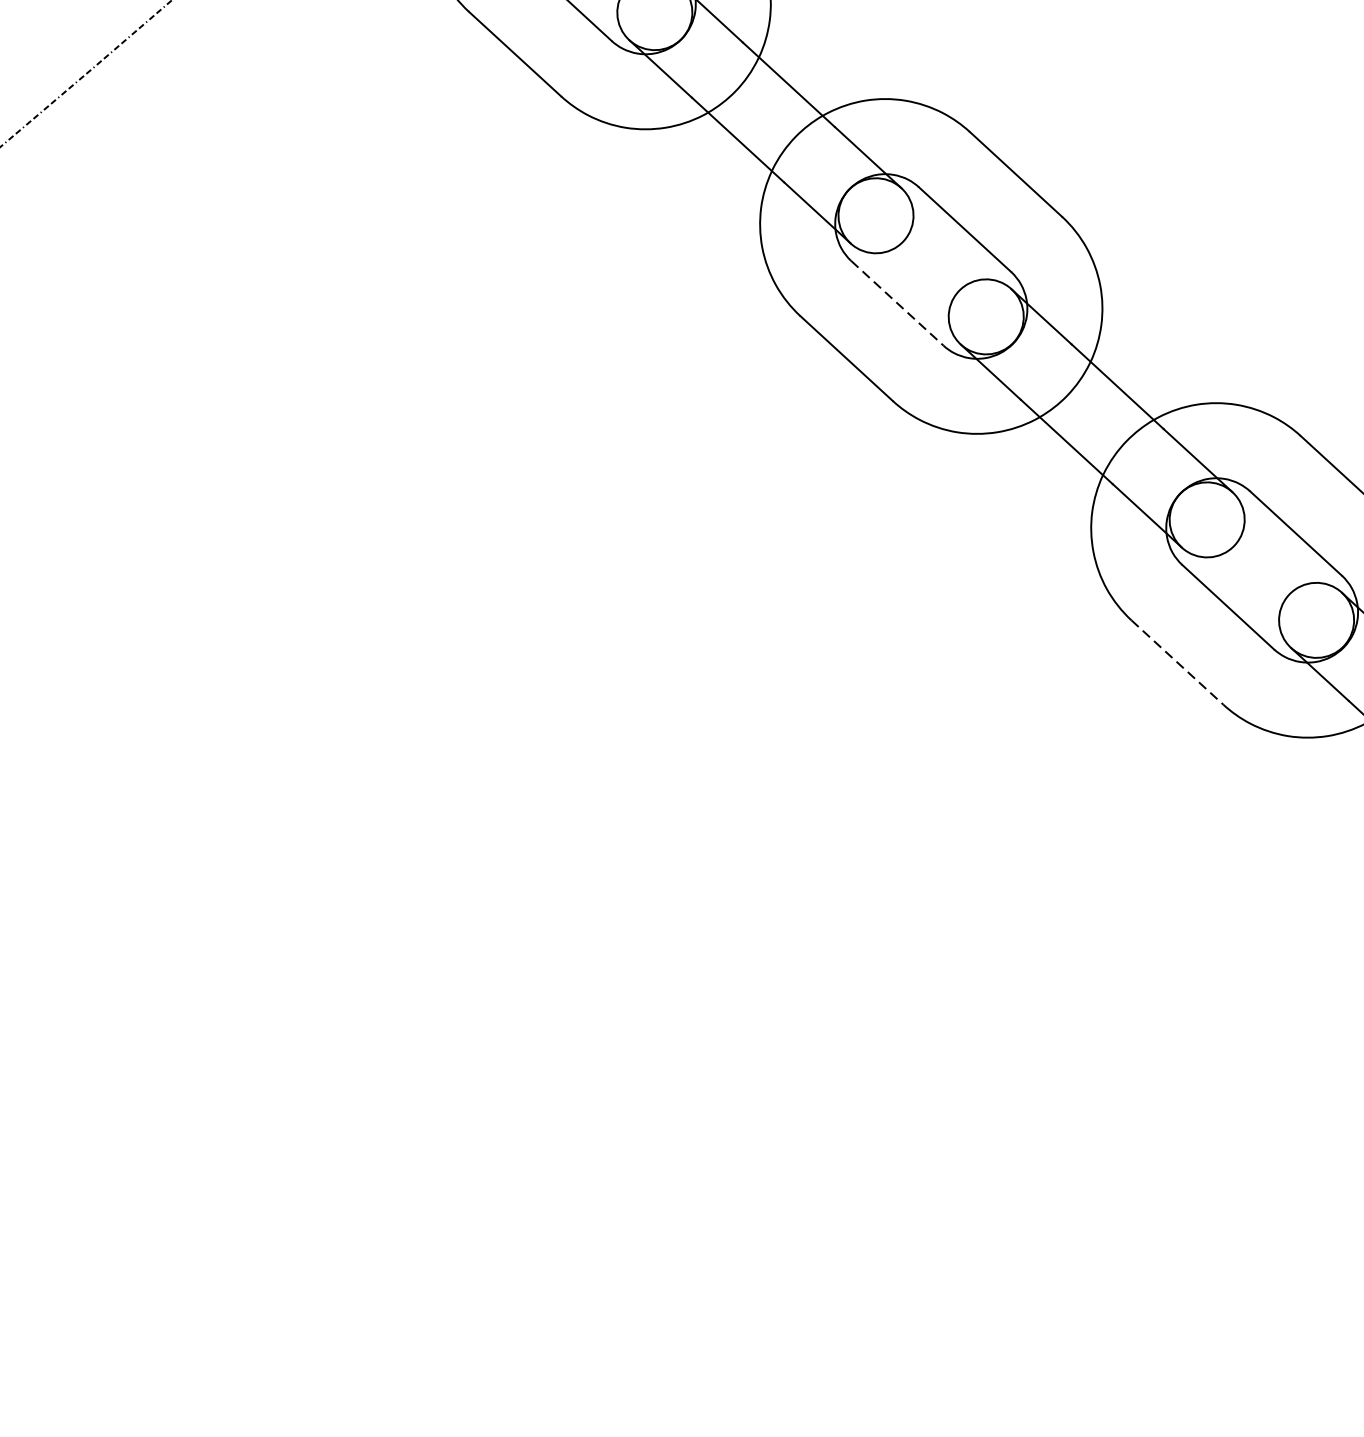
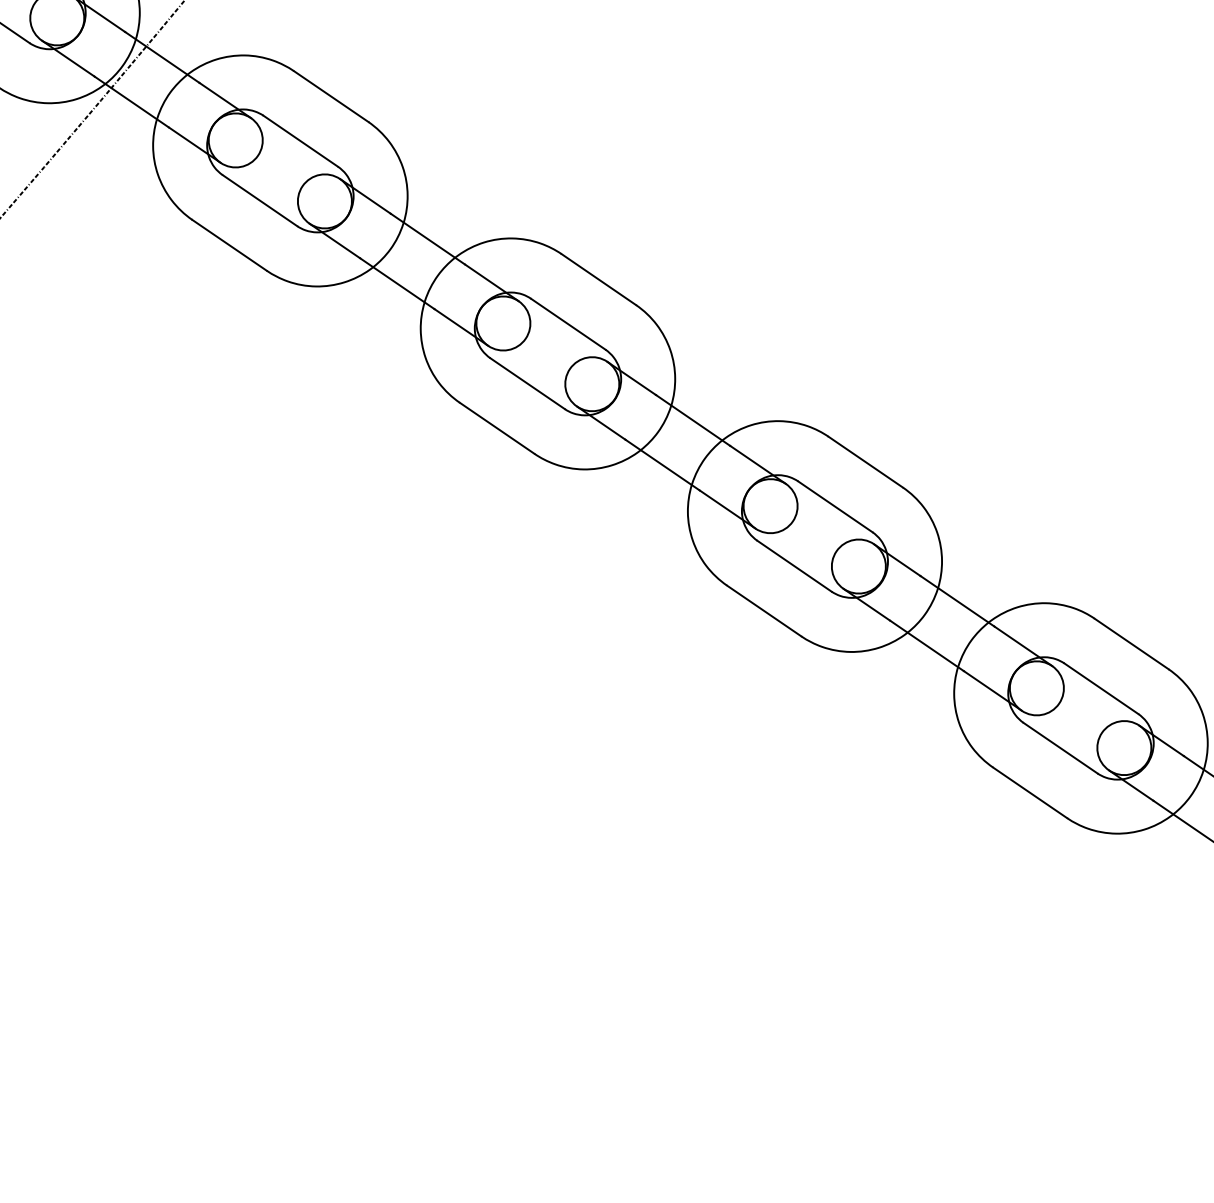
line: (898, 303) -> (528, 383), dashed -> solid
line: (1178, 662) -> (764, 610), dashed -> solid

